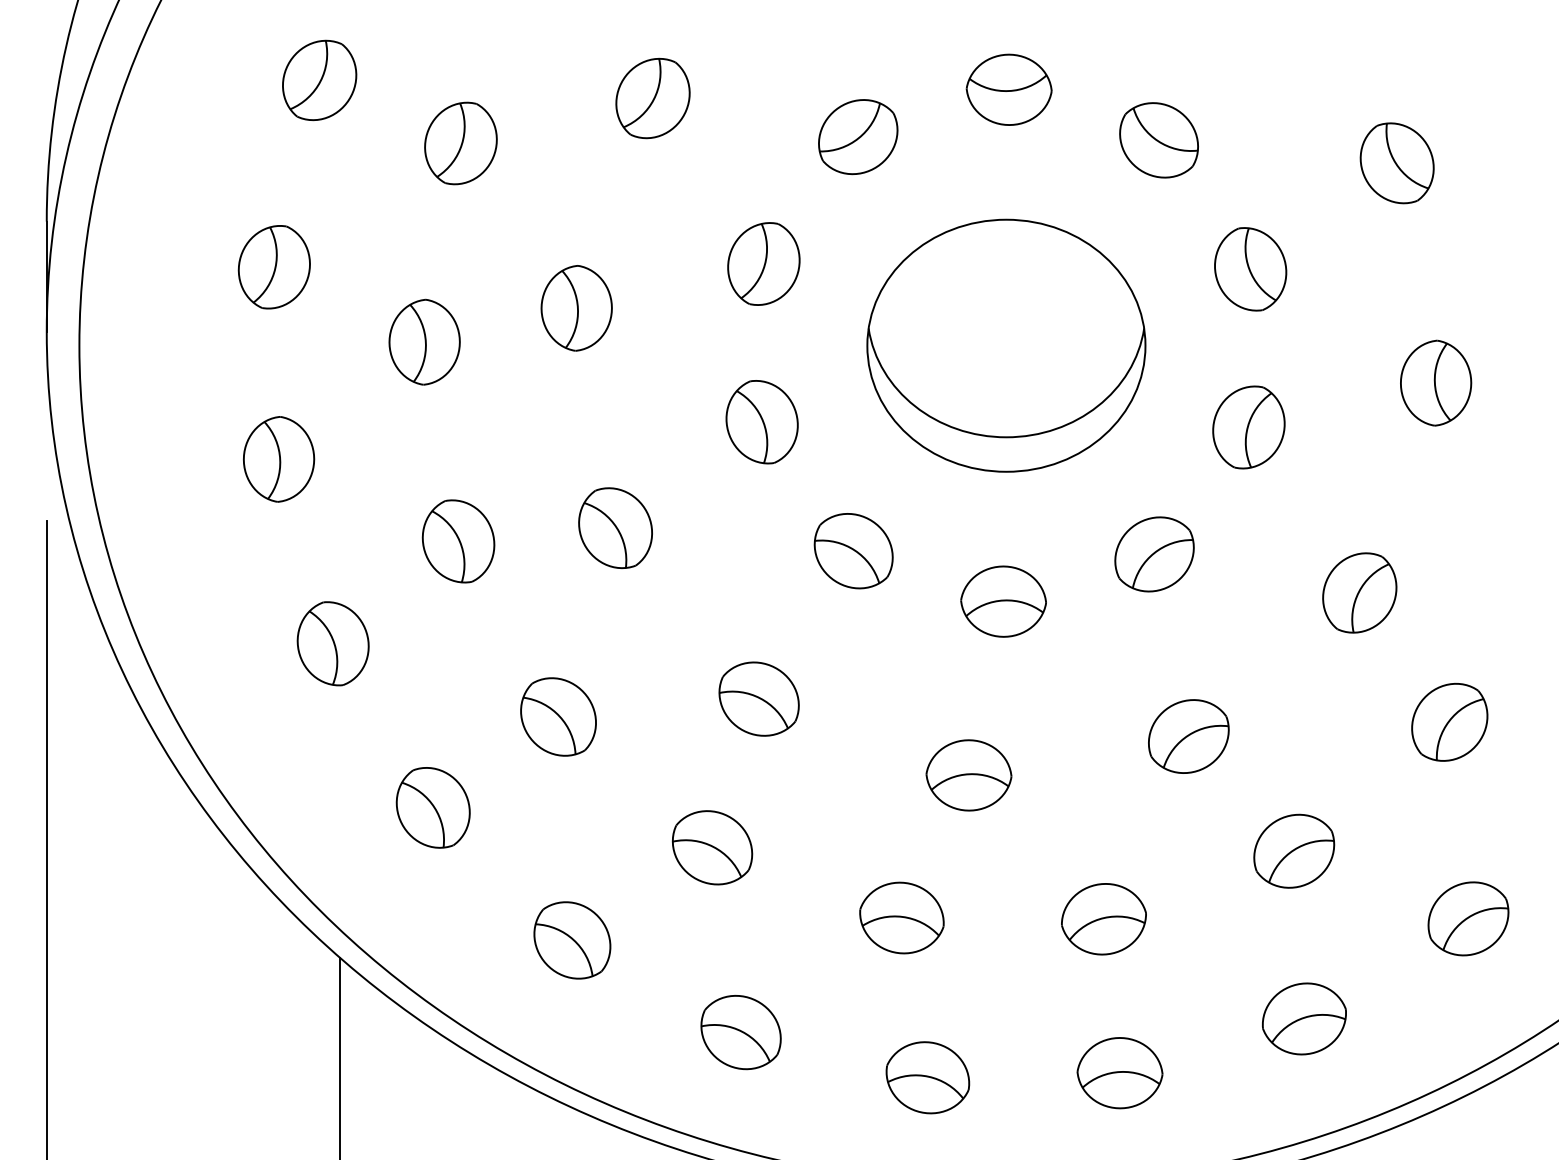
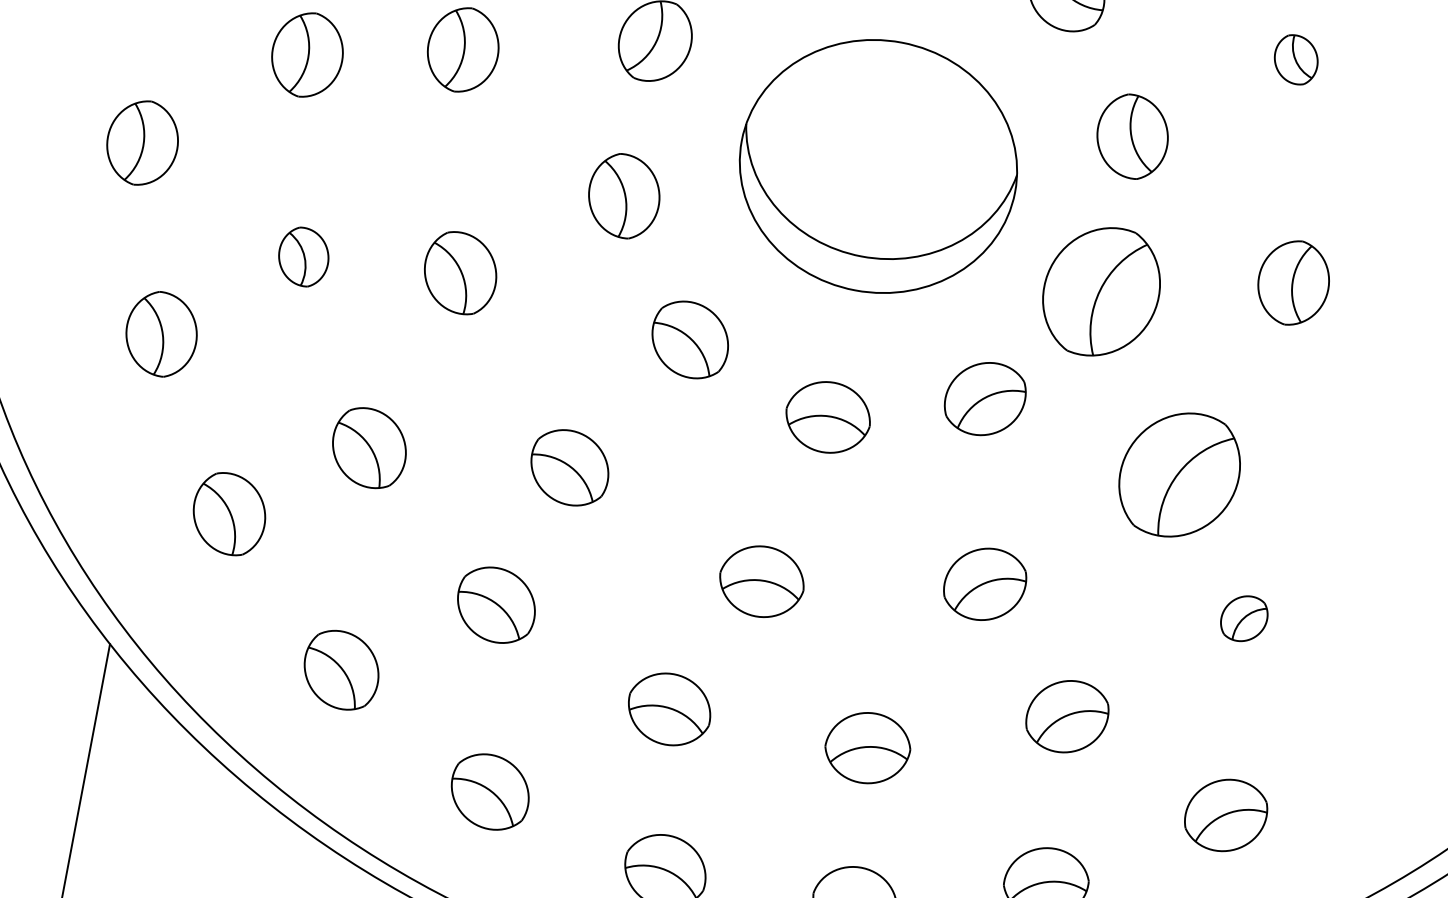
part: (1396, 163) -> (1295, 59), size x0.6
part: (1248, 427) -> (1101, 291), size x1.6
part: (458, 541) -> (303, 257), size x0.7
part: (1359, 592) -> (1179, 474), size x1.6
part: (1449, 721) -> (1244, 617), size x0.6

